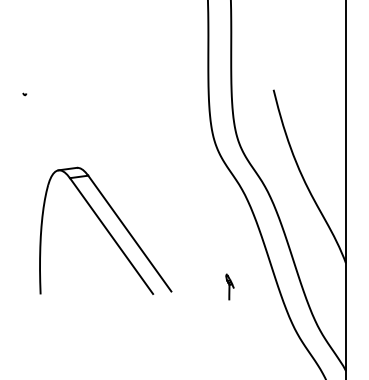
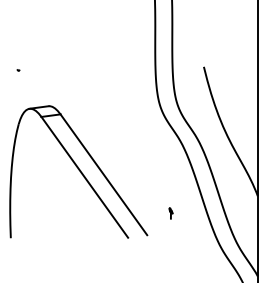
part: (105, 230) -> (78, 171), size x1.4
part: (228, 286) -> (170, 213), size x0.6

